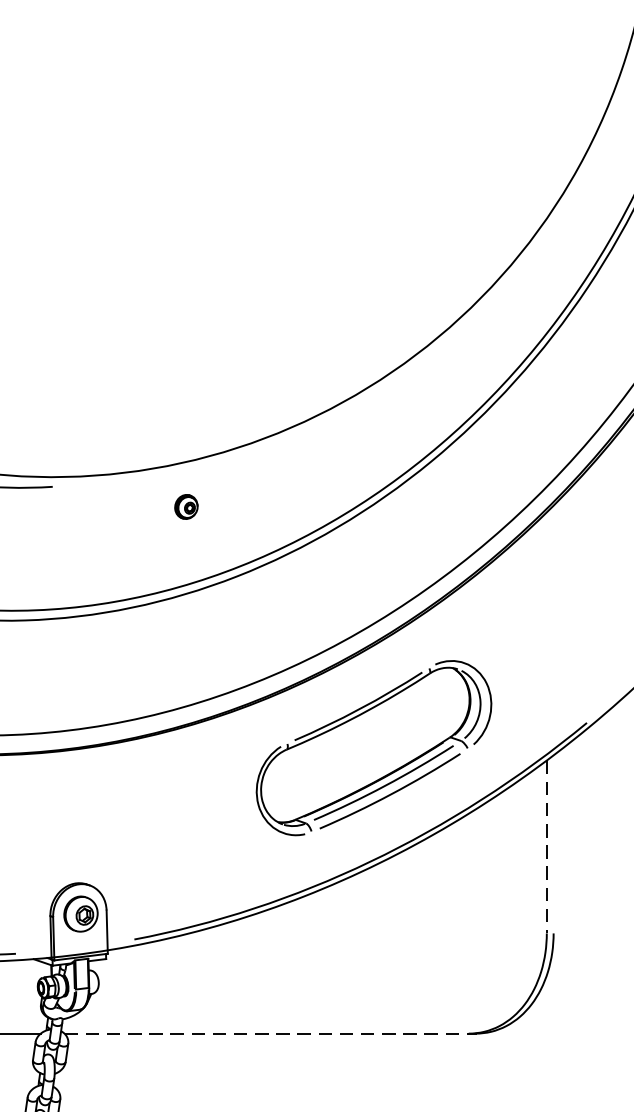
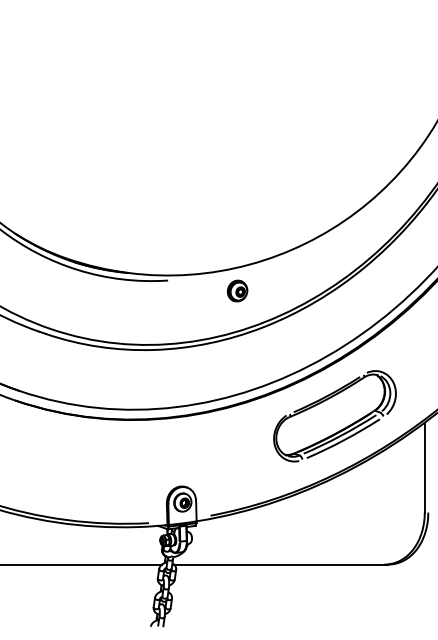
part: (186, 505) -> (237, 290), size x1.67
line: (546, 846) -> (424, 467), dashed -> solid
line: (267, 1033) -> (279, 564), dashed -> solid

